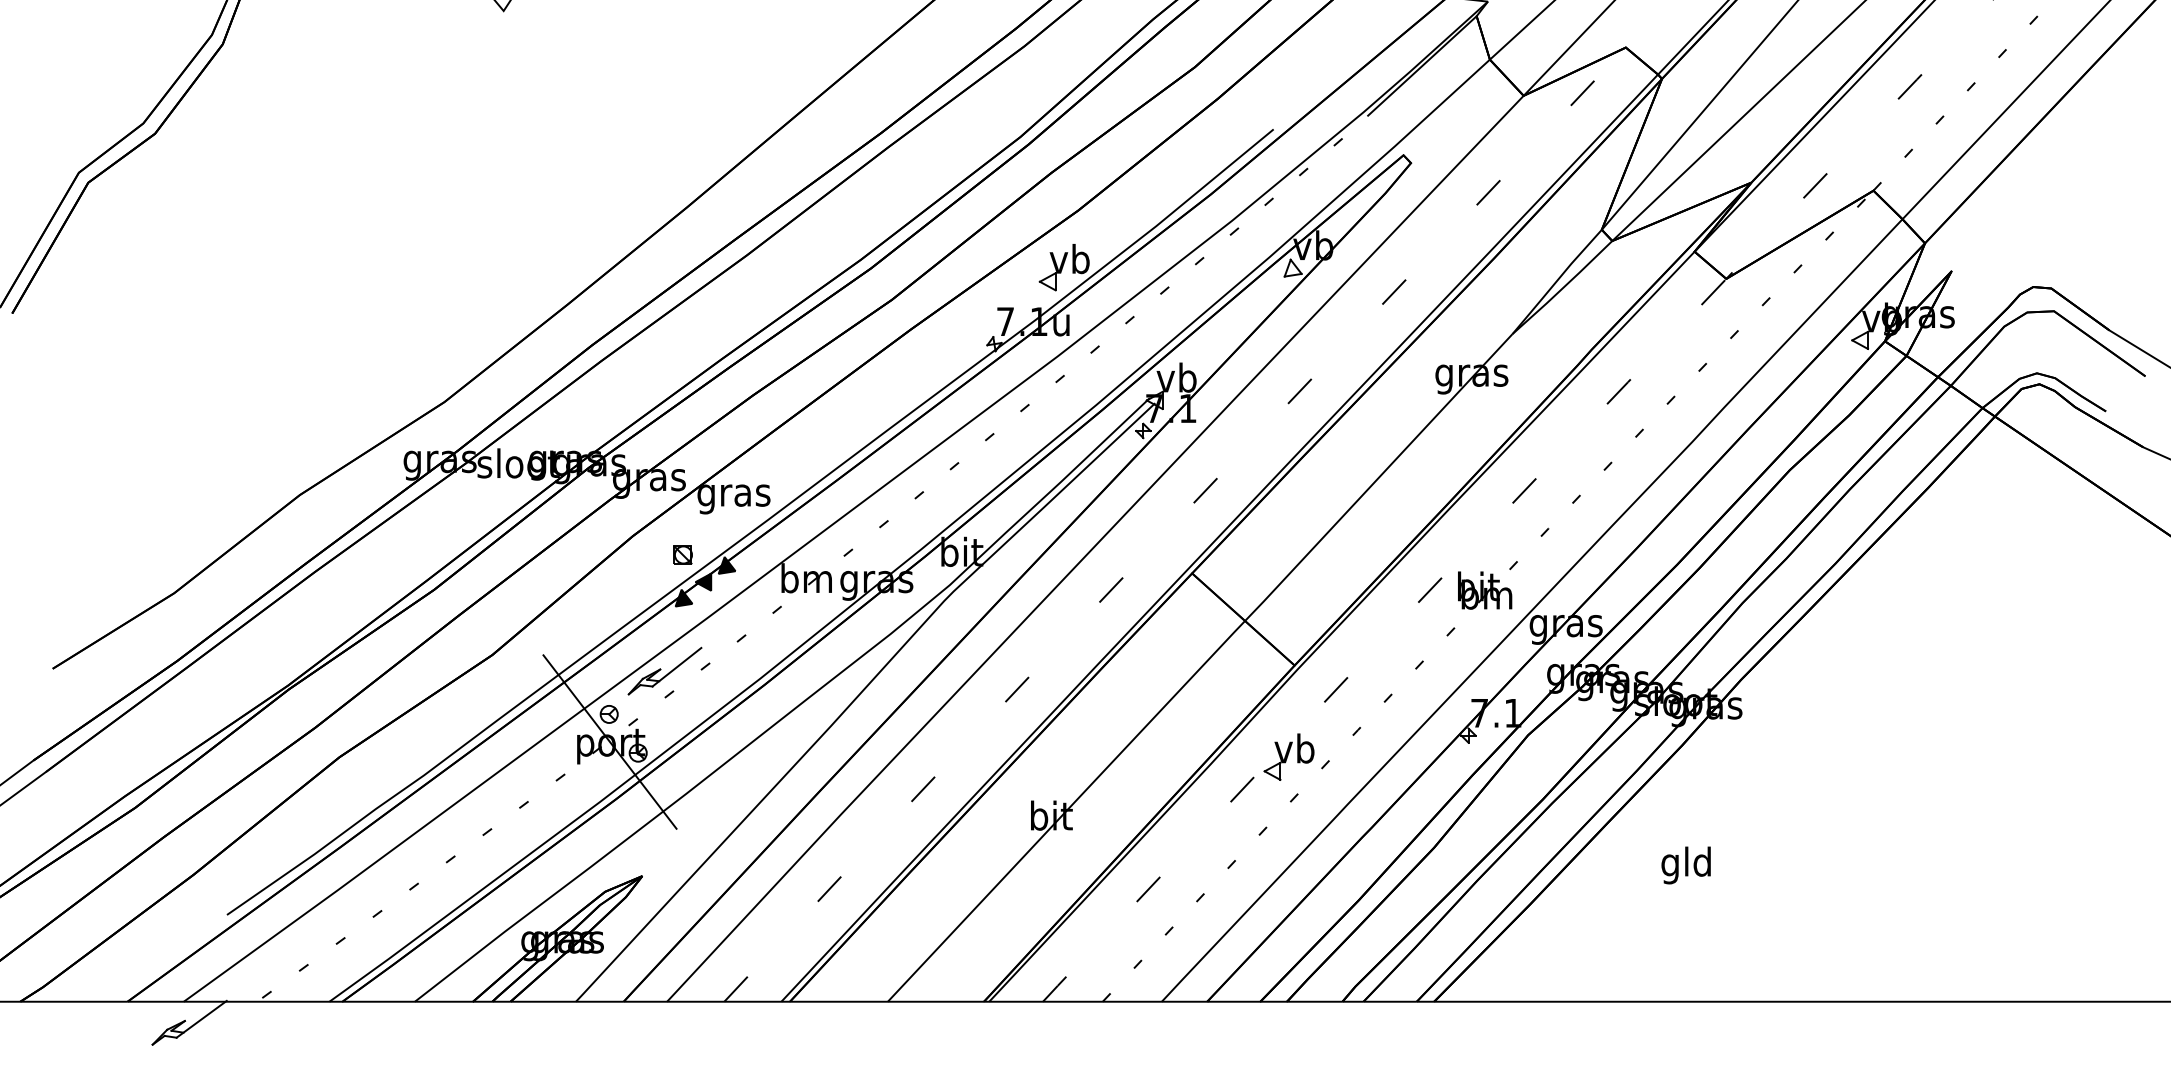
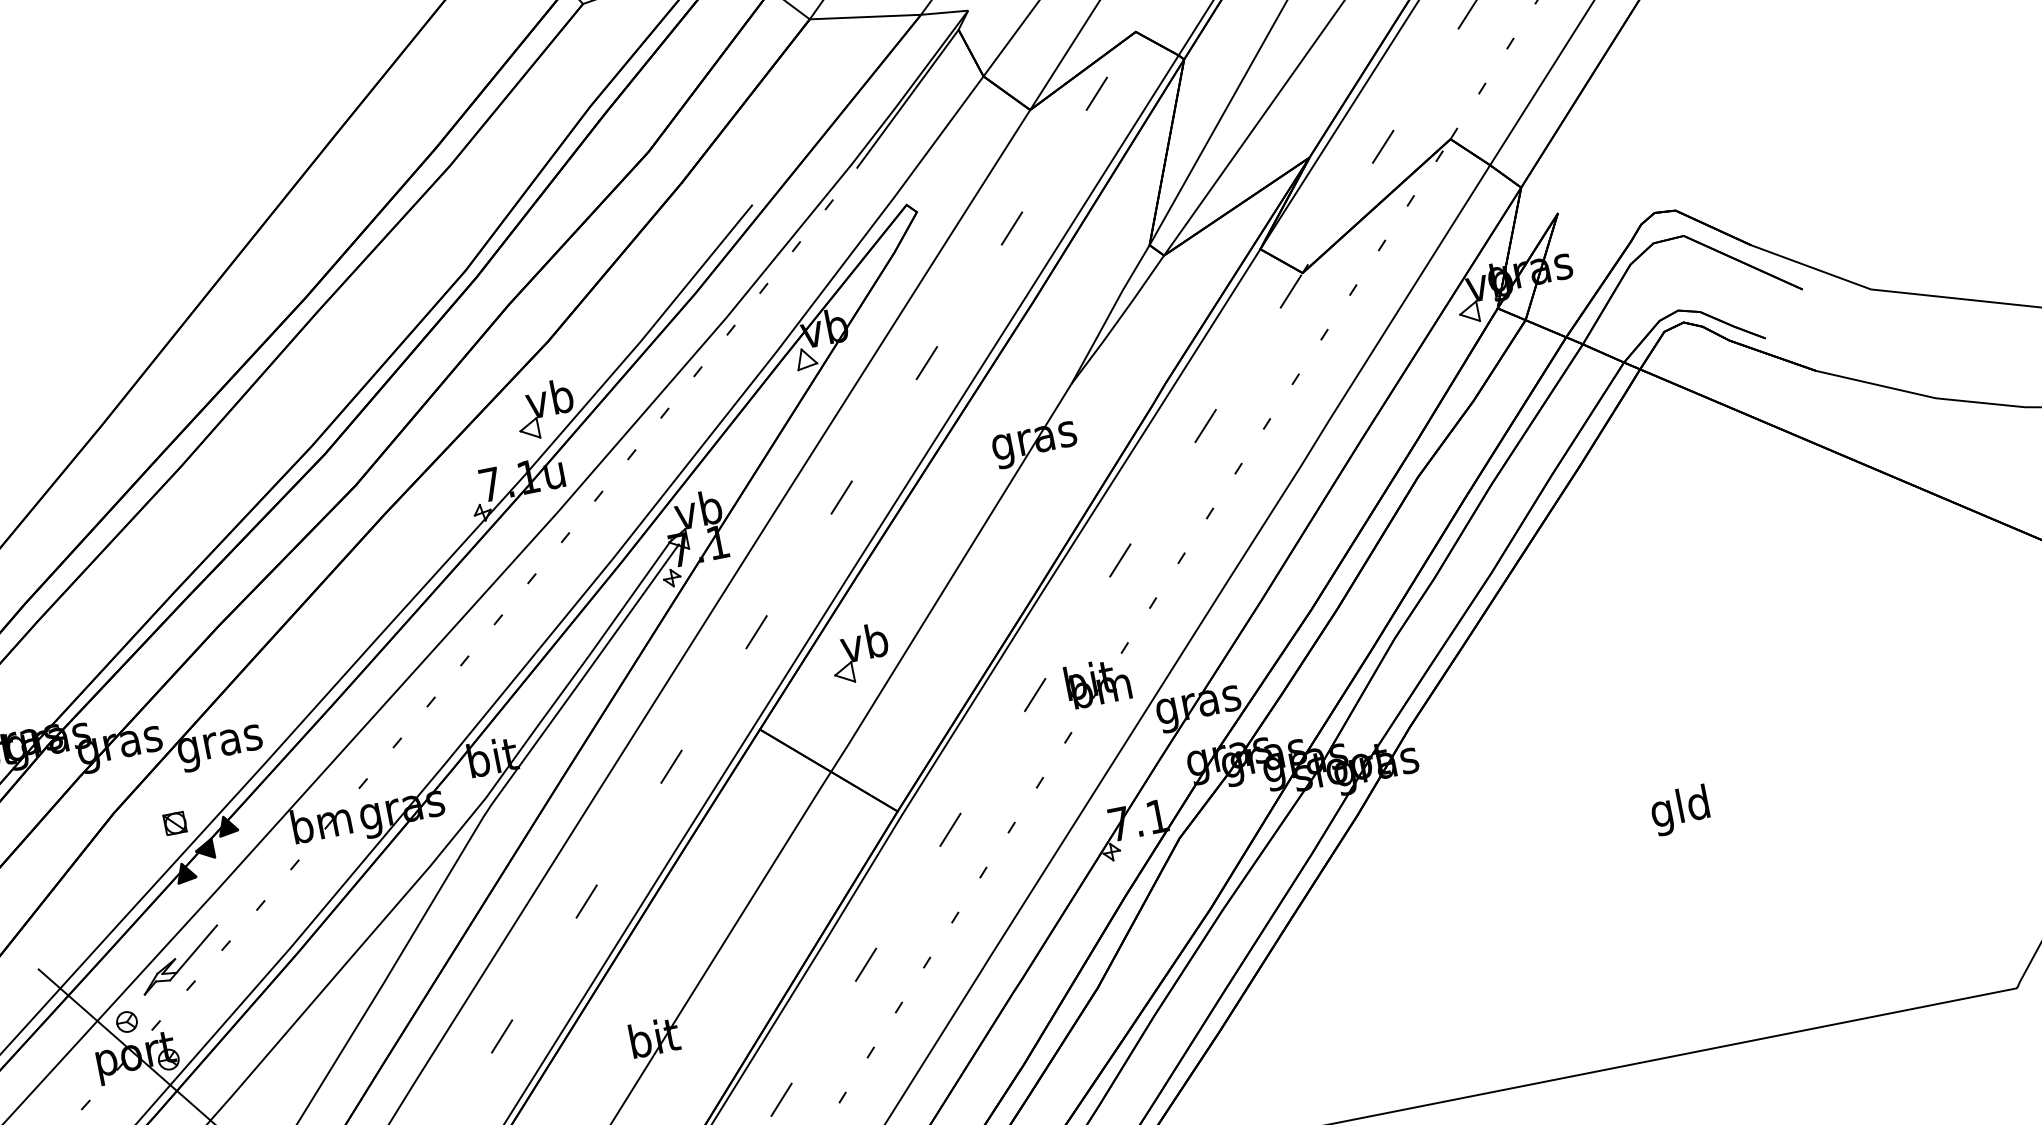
part: (1288, 756) -> (859, 653), moved
text: (1685, 865) -> (1679, 810), moved

